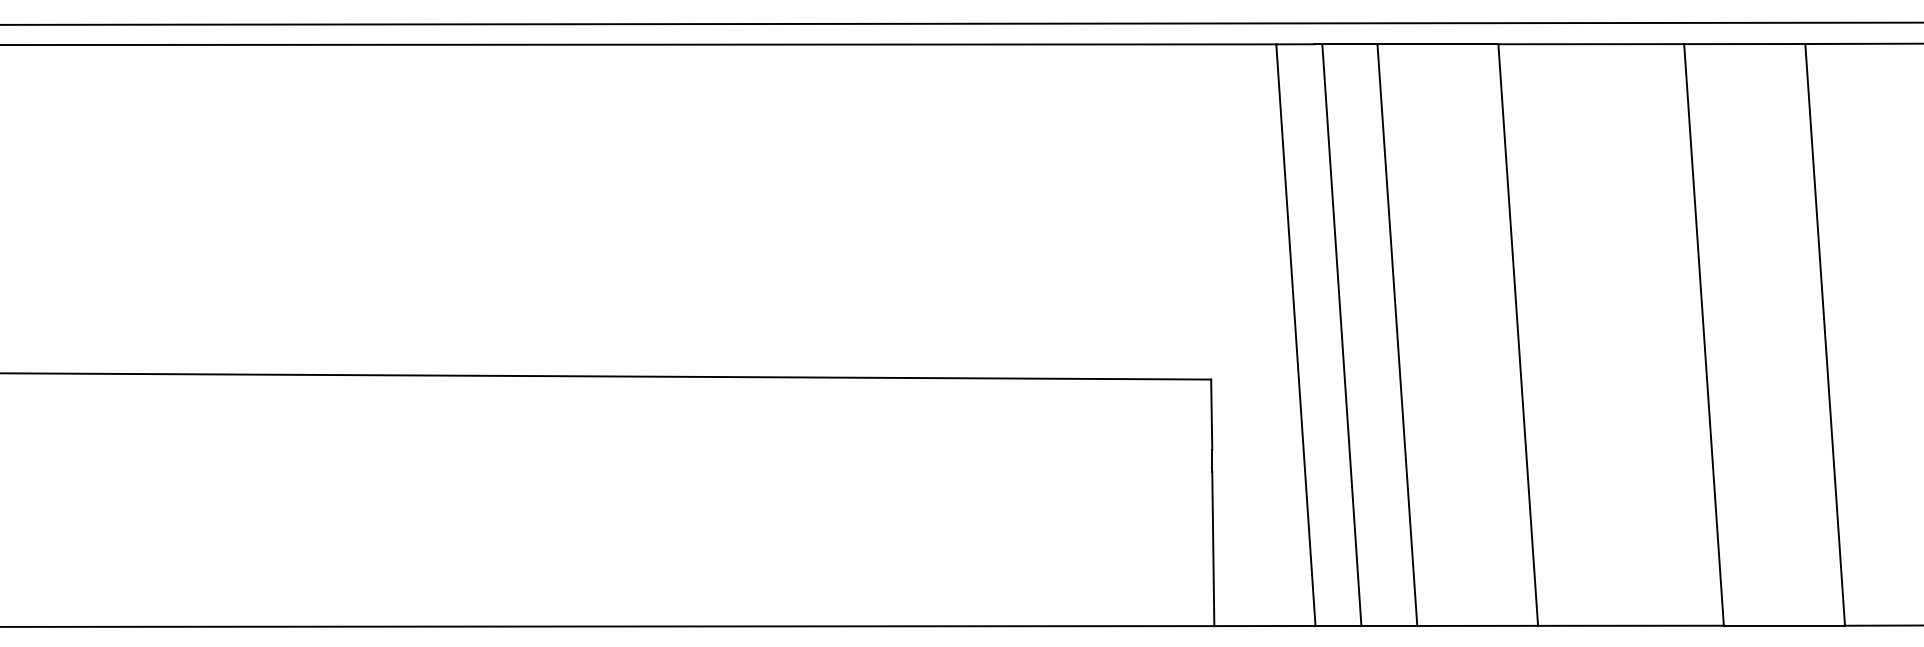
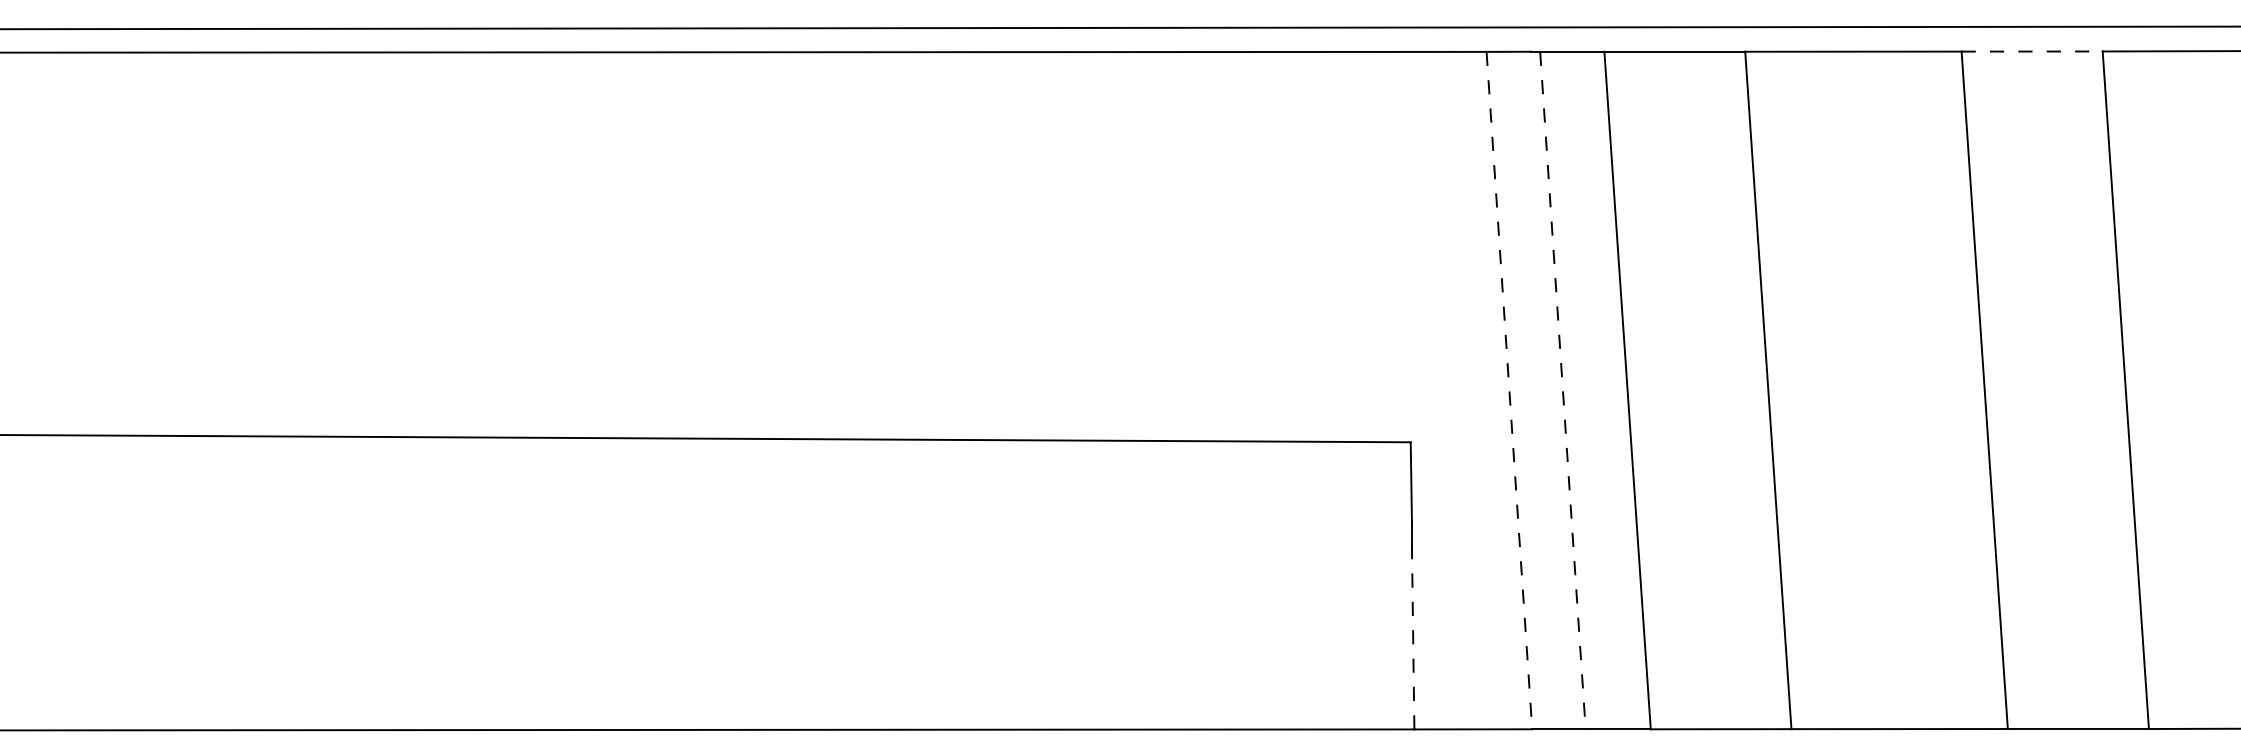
line: (1744, 44) -> (2031, 52), solid -> dashed
line: (1295, 335) -> (1508, 390), solid -> dashed
line: (1341, 335) -> (1562, 390), solid -> dashed
line: (1213, 548) -> (1413, 639), solid -> dashed

